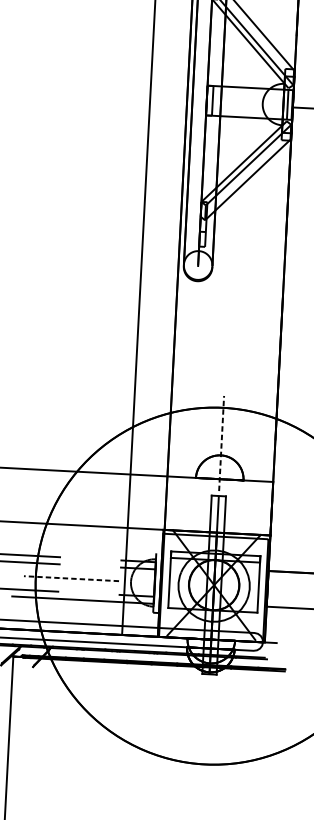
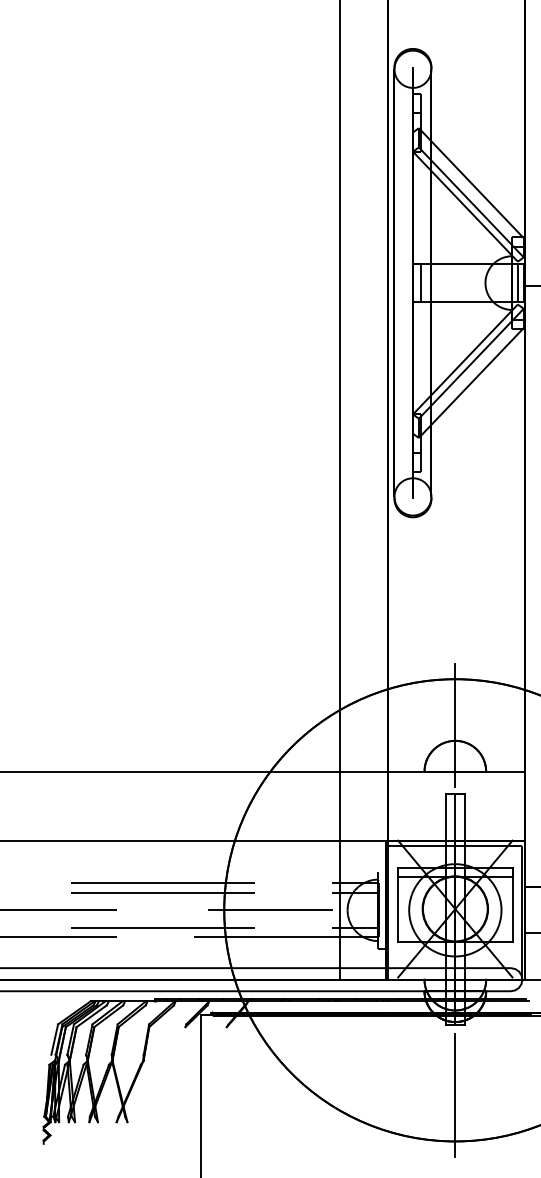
line: (221, 443) -> (455, 725), dashed -> solid
line: (71, 578) -> (270, 910), dashed -> solid
line: (206, 728) -> (455, 1094), added

